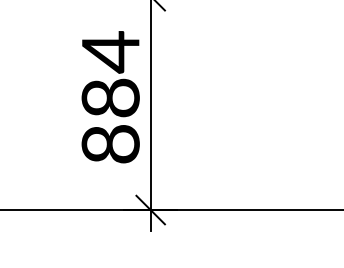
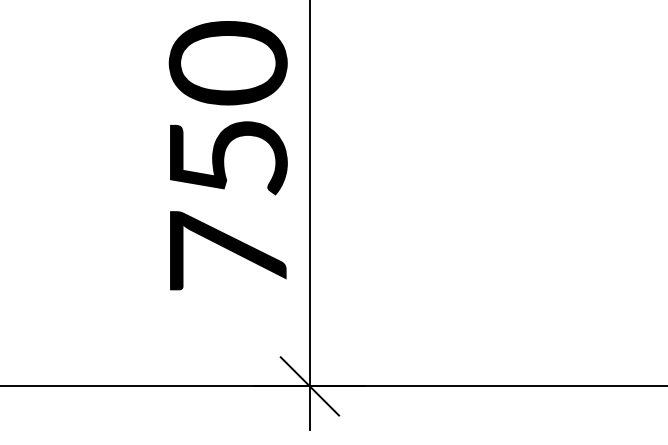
text: (110, 97) -> (227, 156), 884 -> 750

